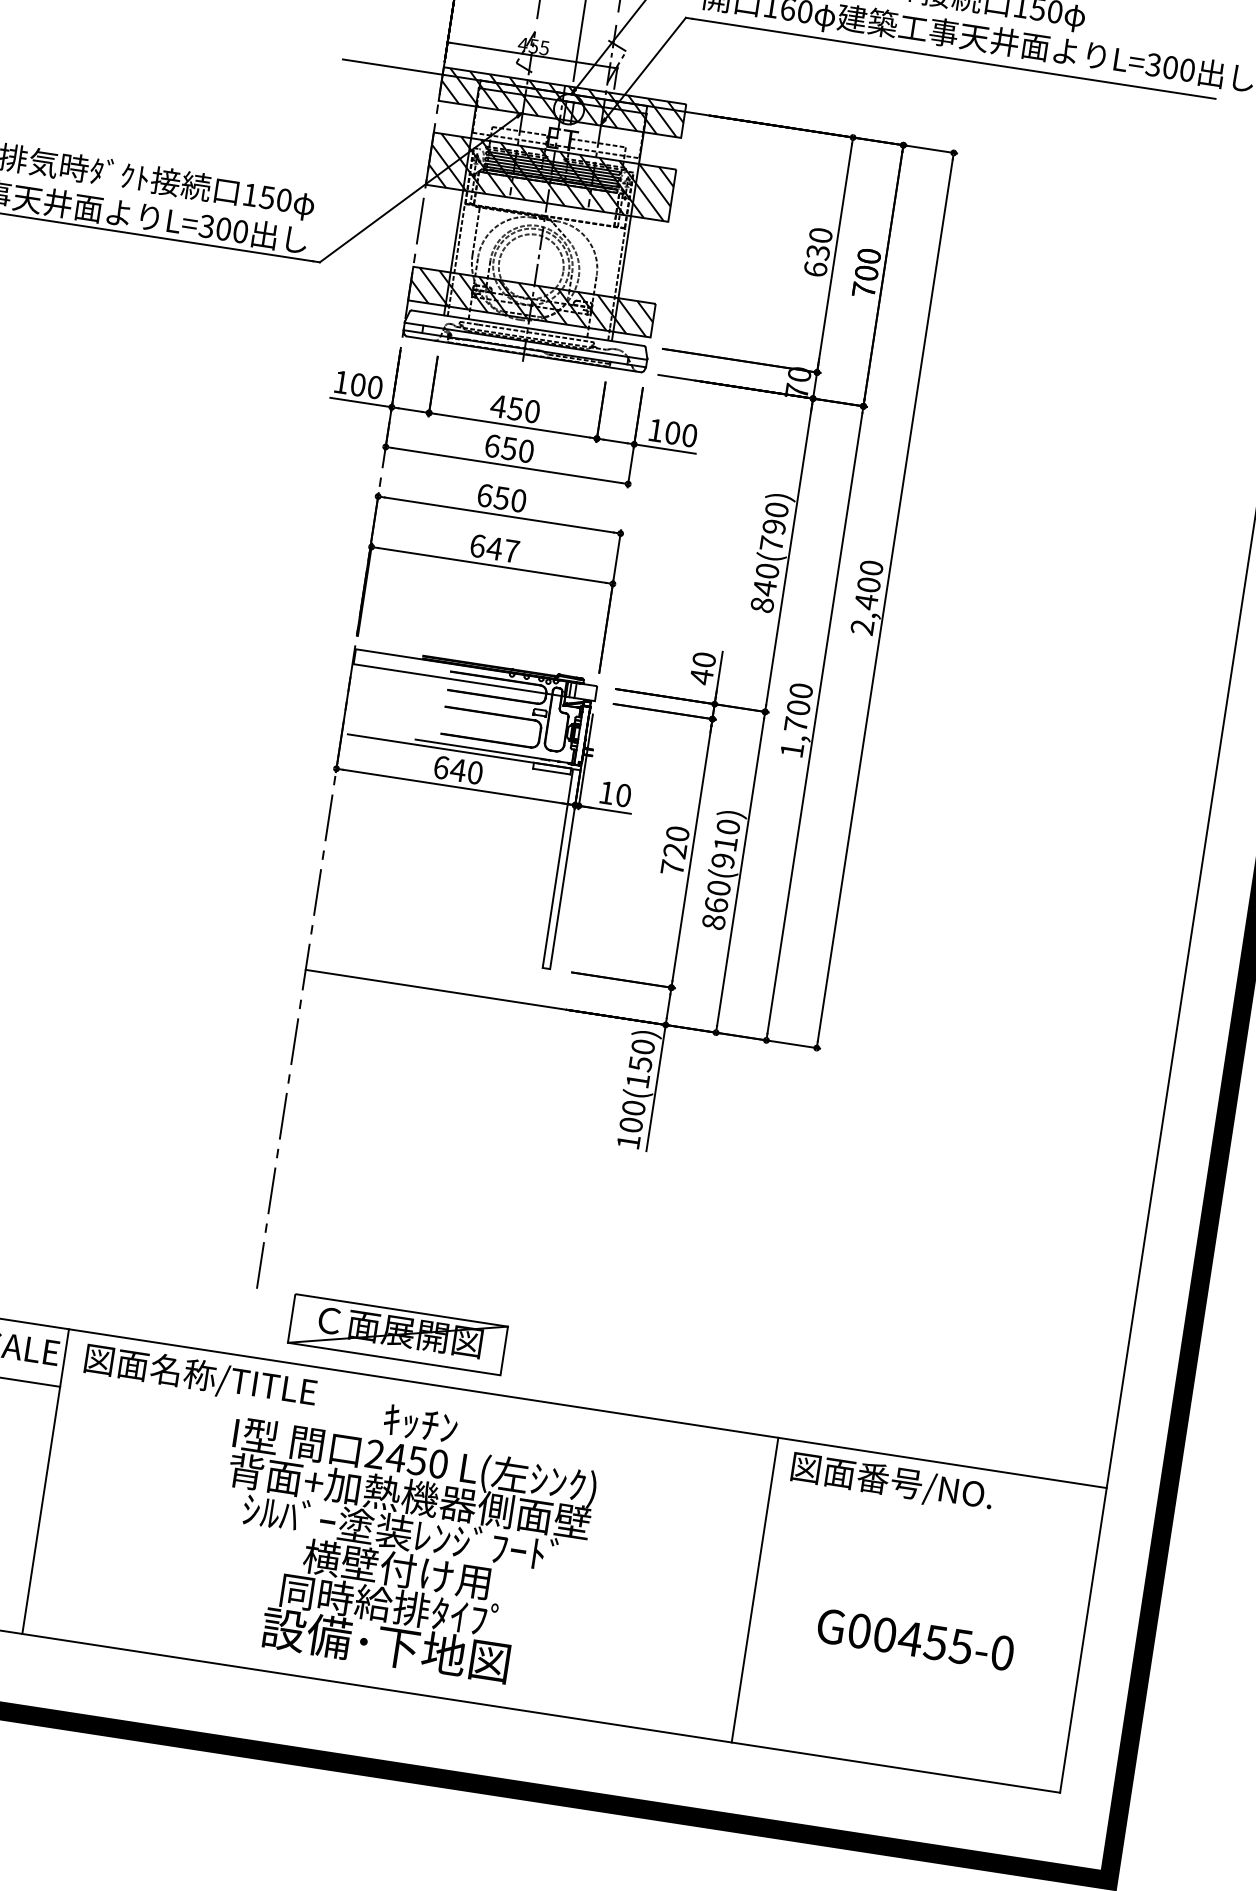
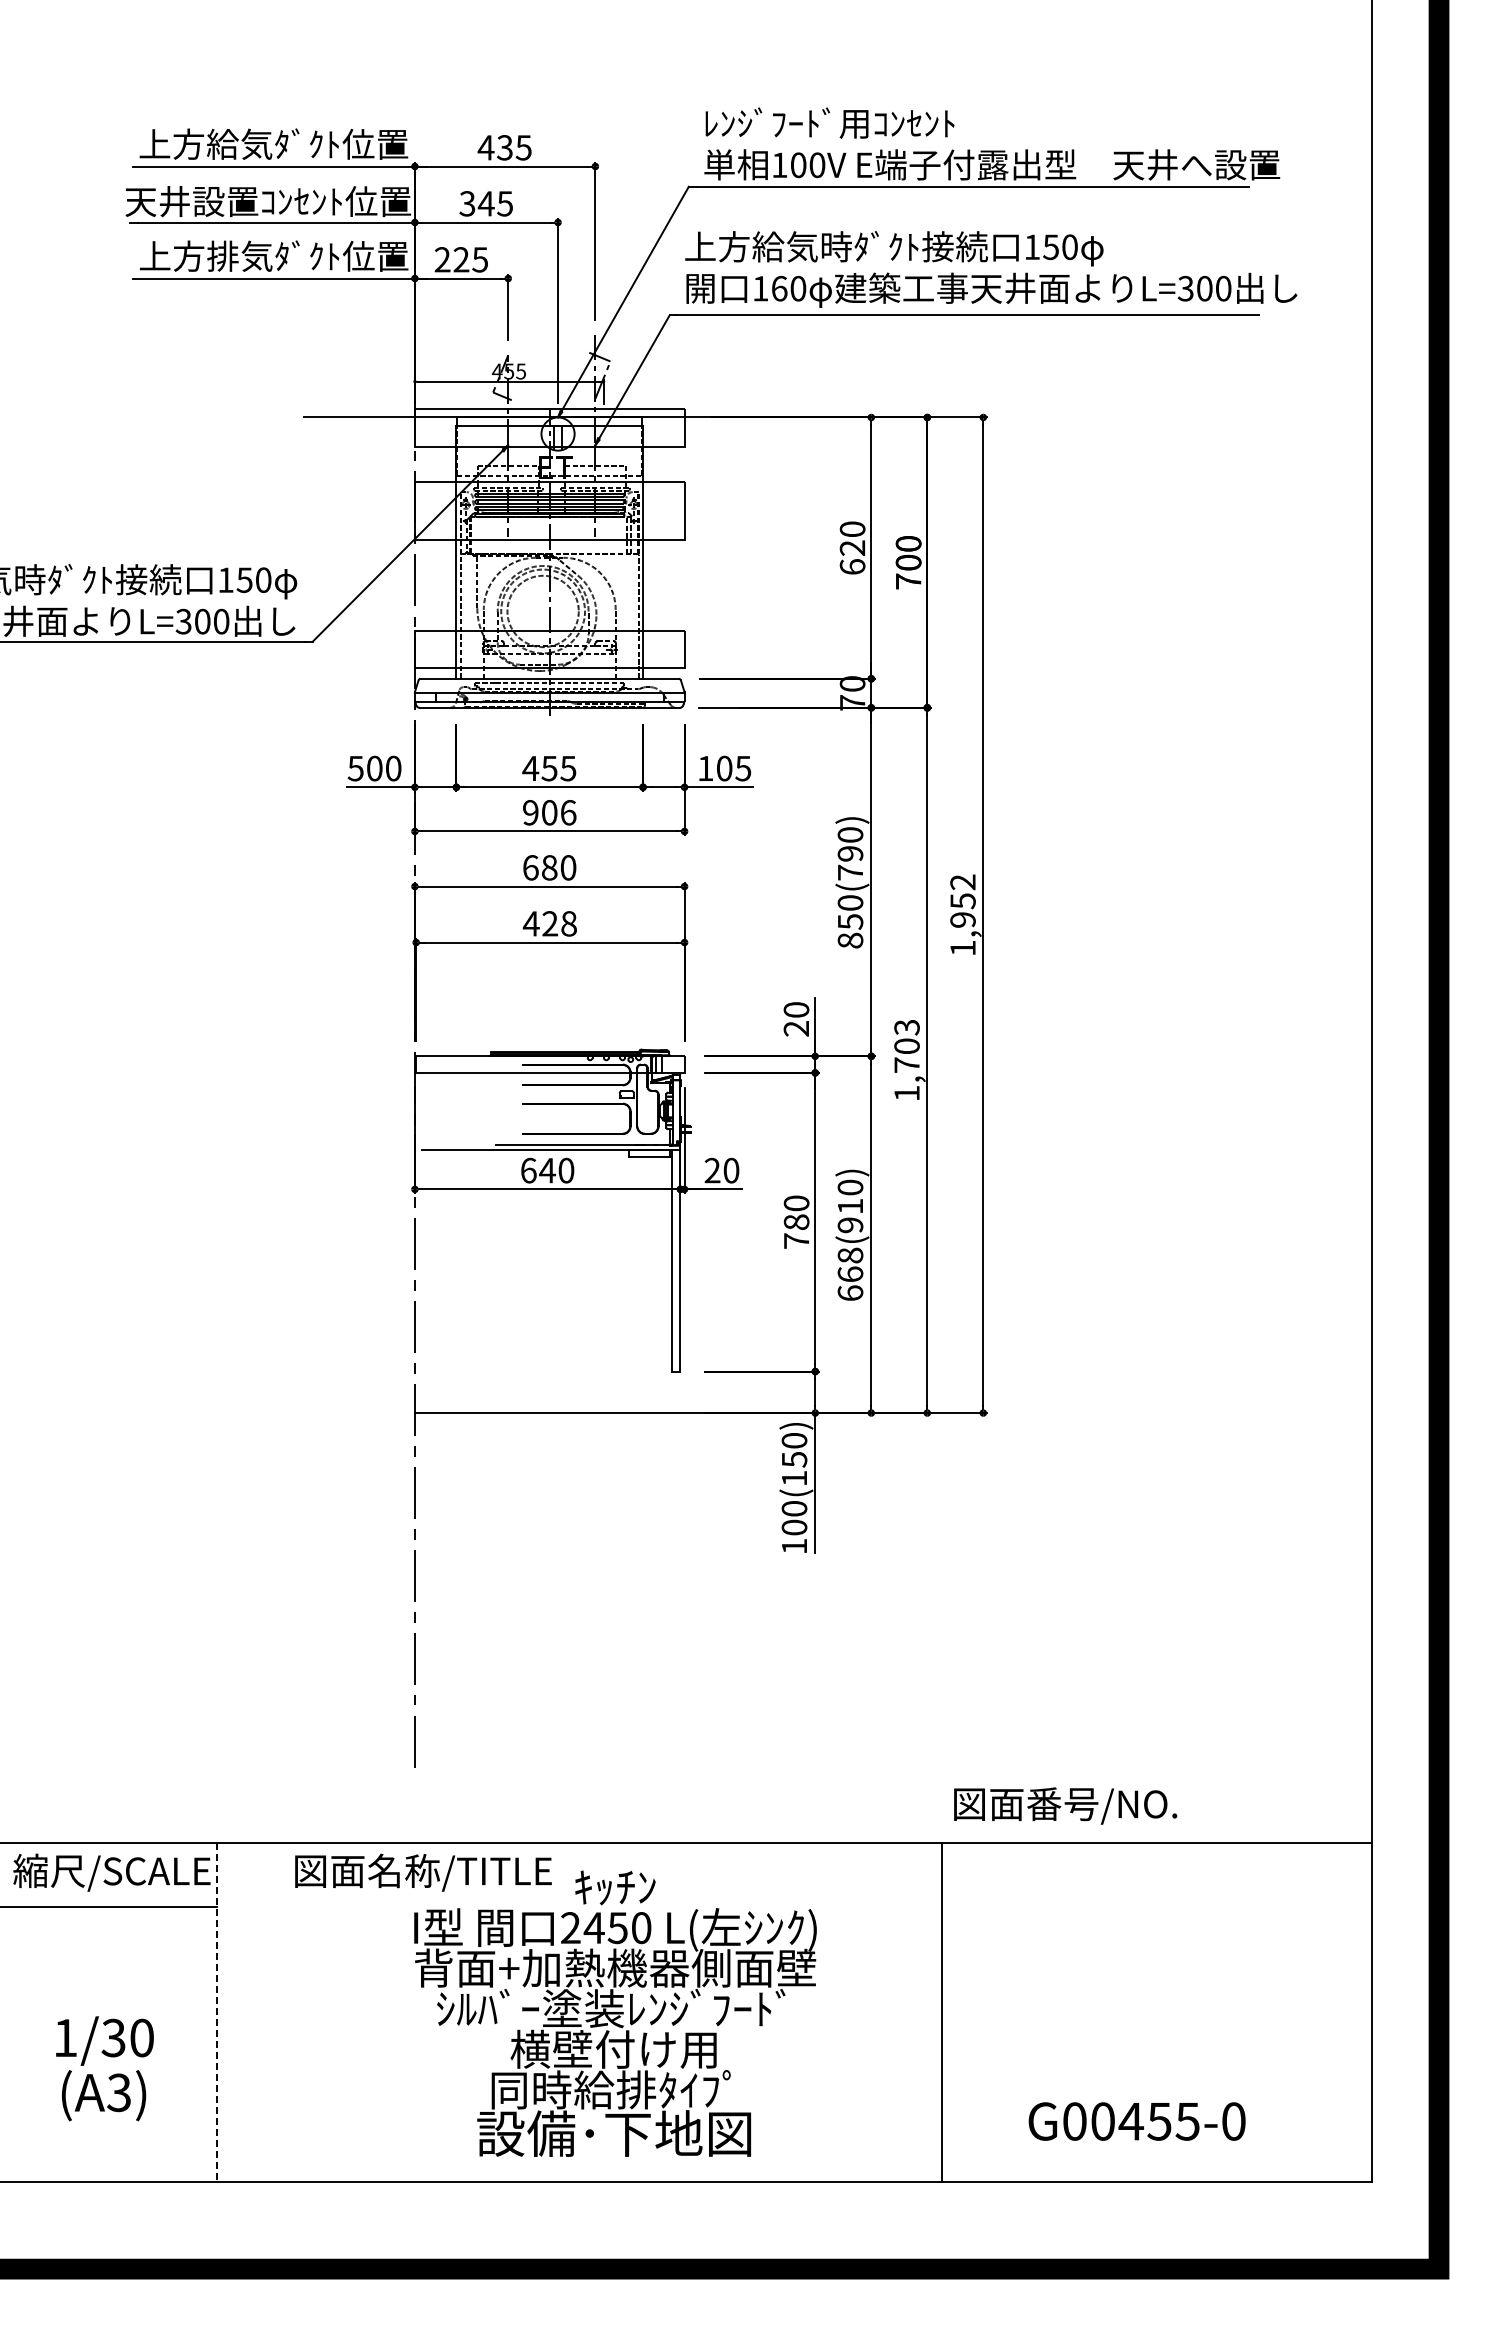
hatch: (562, 102) -> (549, 427), removed
hatch: (550, 176) -> (549, 510), removed
text: (818, 252) -> (852, 548), 630 -> 620
hatch: (531, 301) -> (549, 649), removed
text: (340, 382) -> (355, 768), 100 -> 500
text: (532, 411) -> (568, 768), 450 -> 455
text: (689, 435) -> (743, 768), 100 -> 105
text: (509, 448) -> (549, 812), 650 -> 906
text: (501, 497) -> (549, 867), 650 -> 680
text: (494, 548) -> (549, 923), 647 -> 428
text: (764, 587) -> (850, 921), 840(790) -> 850(790)
text: (866, 597) -> (962, 915), 2,400 -> 1,952
text: (700, 676) -> (795, 1028), 40 -> 20
text: (800, 690) -> (906, 1027), 1,700 -> 1,703
text: (606, 792) -> (712, 1170), 10 -> 20
text: (675, 851) -> (796, 1222), 720 -> 780
text: (716, 905) -> (850, 1274), 860(910) -> 668(910)
part: (397, 1334) -> (575, 1794), removed
text: (200, 1376) -> (423, 1872), moved
line: (45, 1481) -> (217, 2012), solid -> dashed
text: (892, 1482) -> (1065, 1805), moved
line: (755, 1589) -> (942, 2011), moved
text: (915, 1639) -> (1136, 2121), moved

